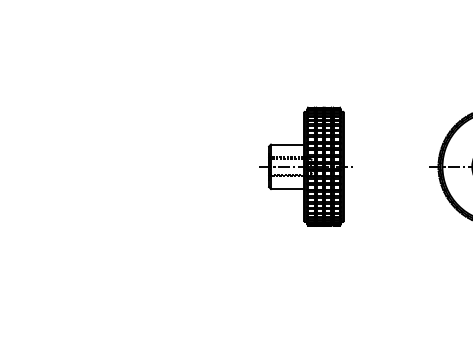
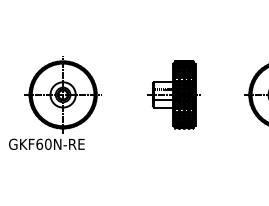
part: (97, 180) -> (55, 102), added

